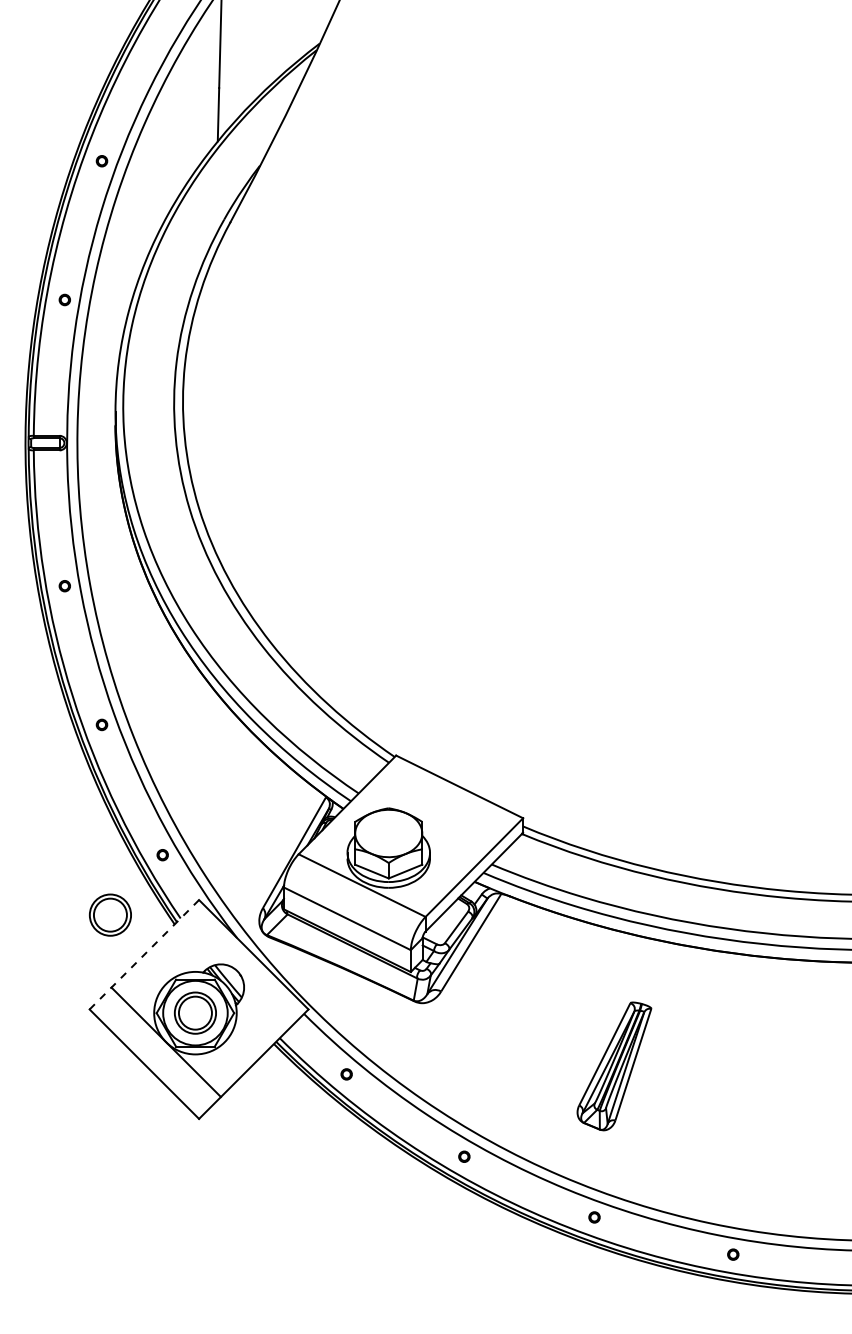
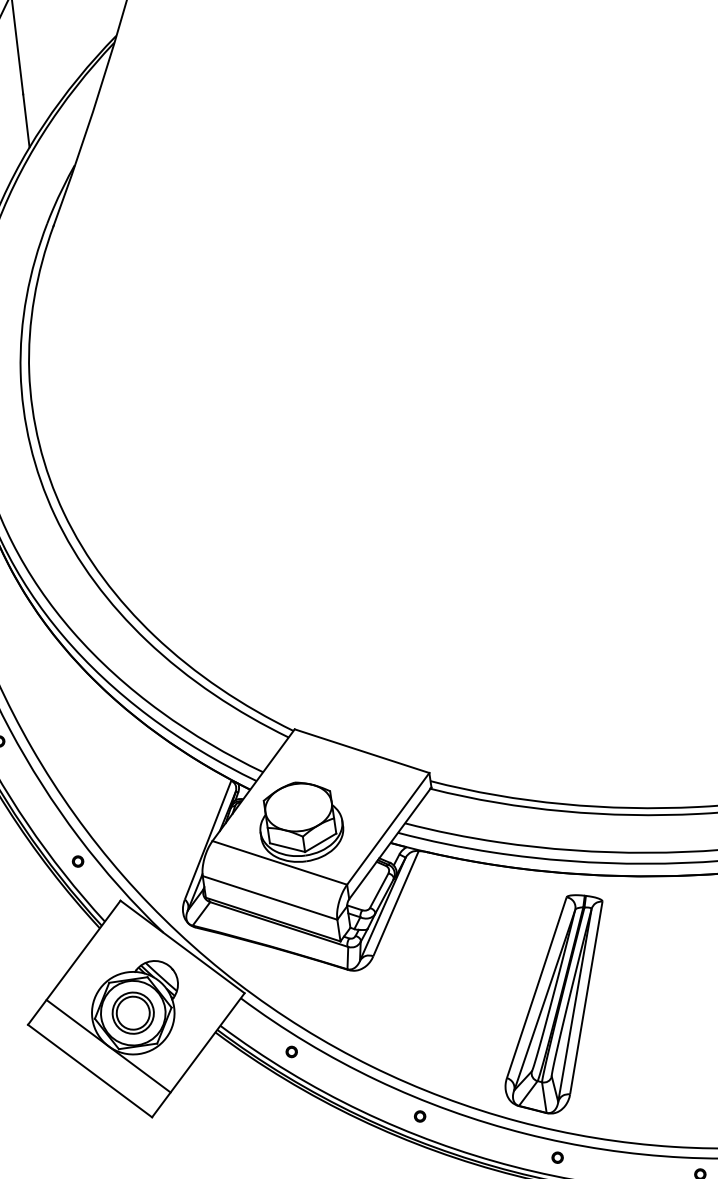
part: (110, 914) -> (34, 927), removed
line: (144, 954) -> (74, 962), dashed -> solid
part: (614, 1066) -> (555, 1005), size x1.67

